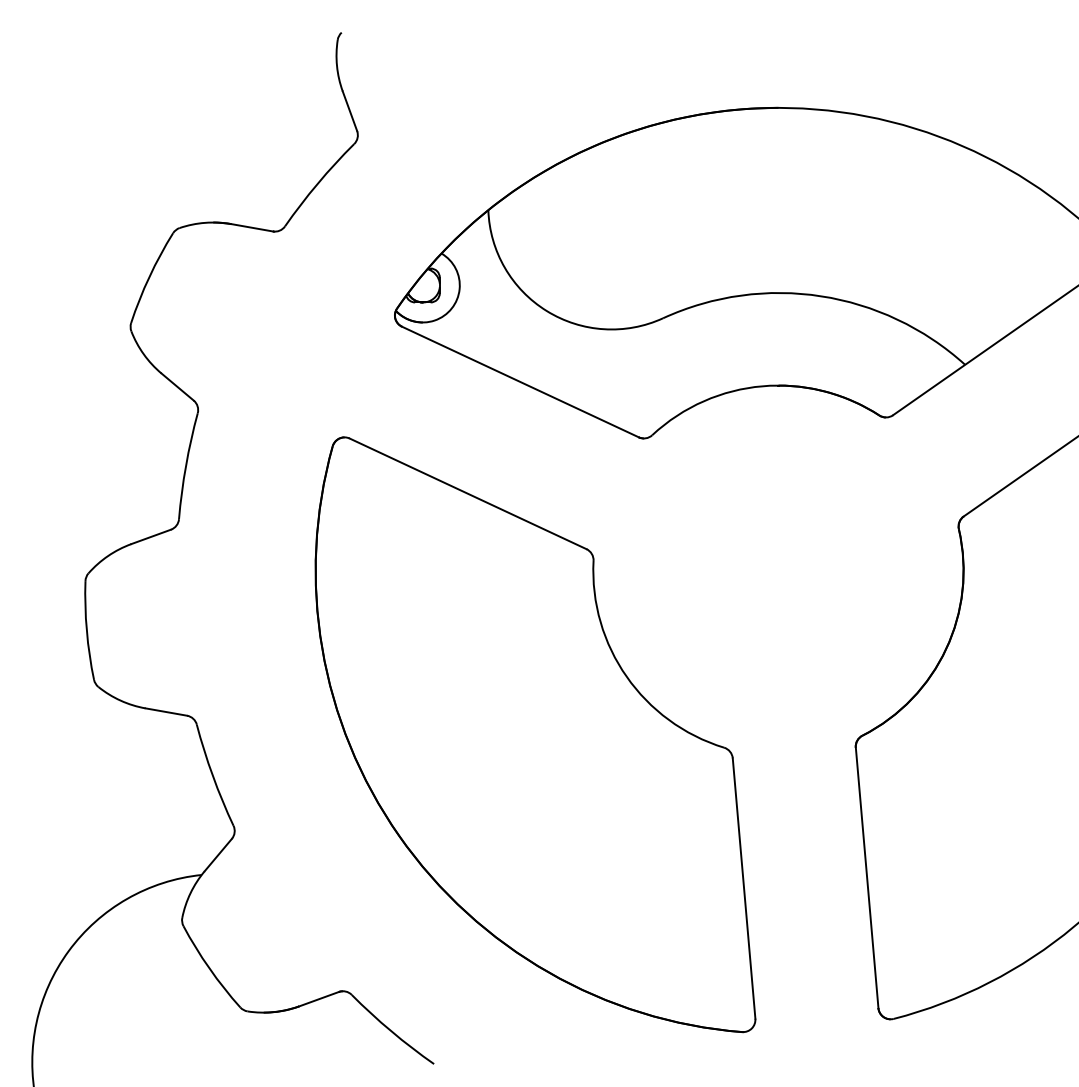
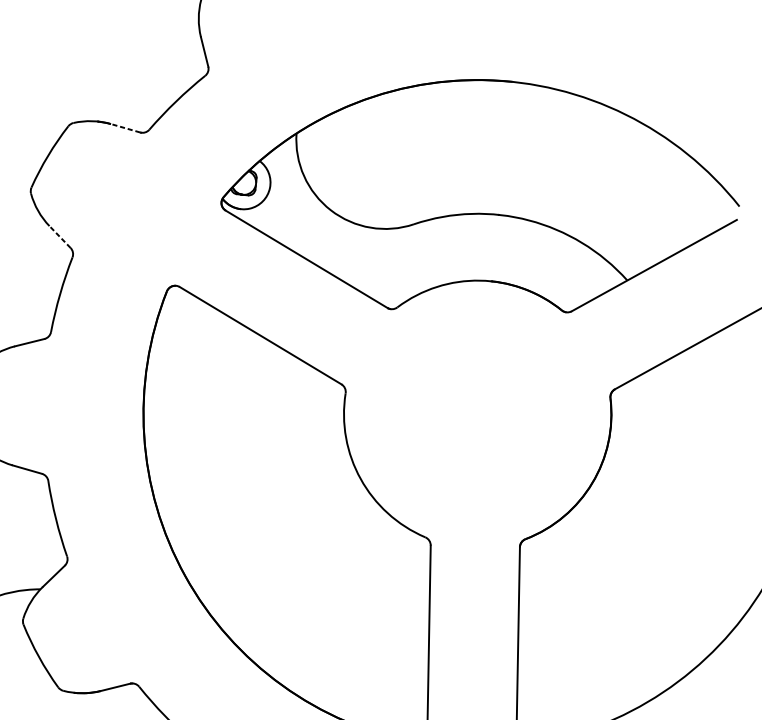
line: (251, 227) -> (125, 128), solid -> dashed
line: (177, 386) -> (59, 236), solid -> dashed

